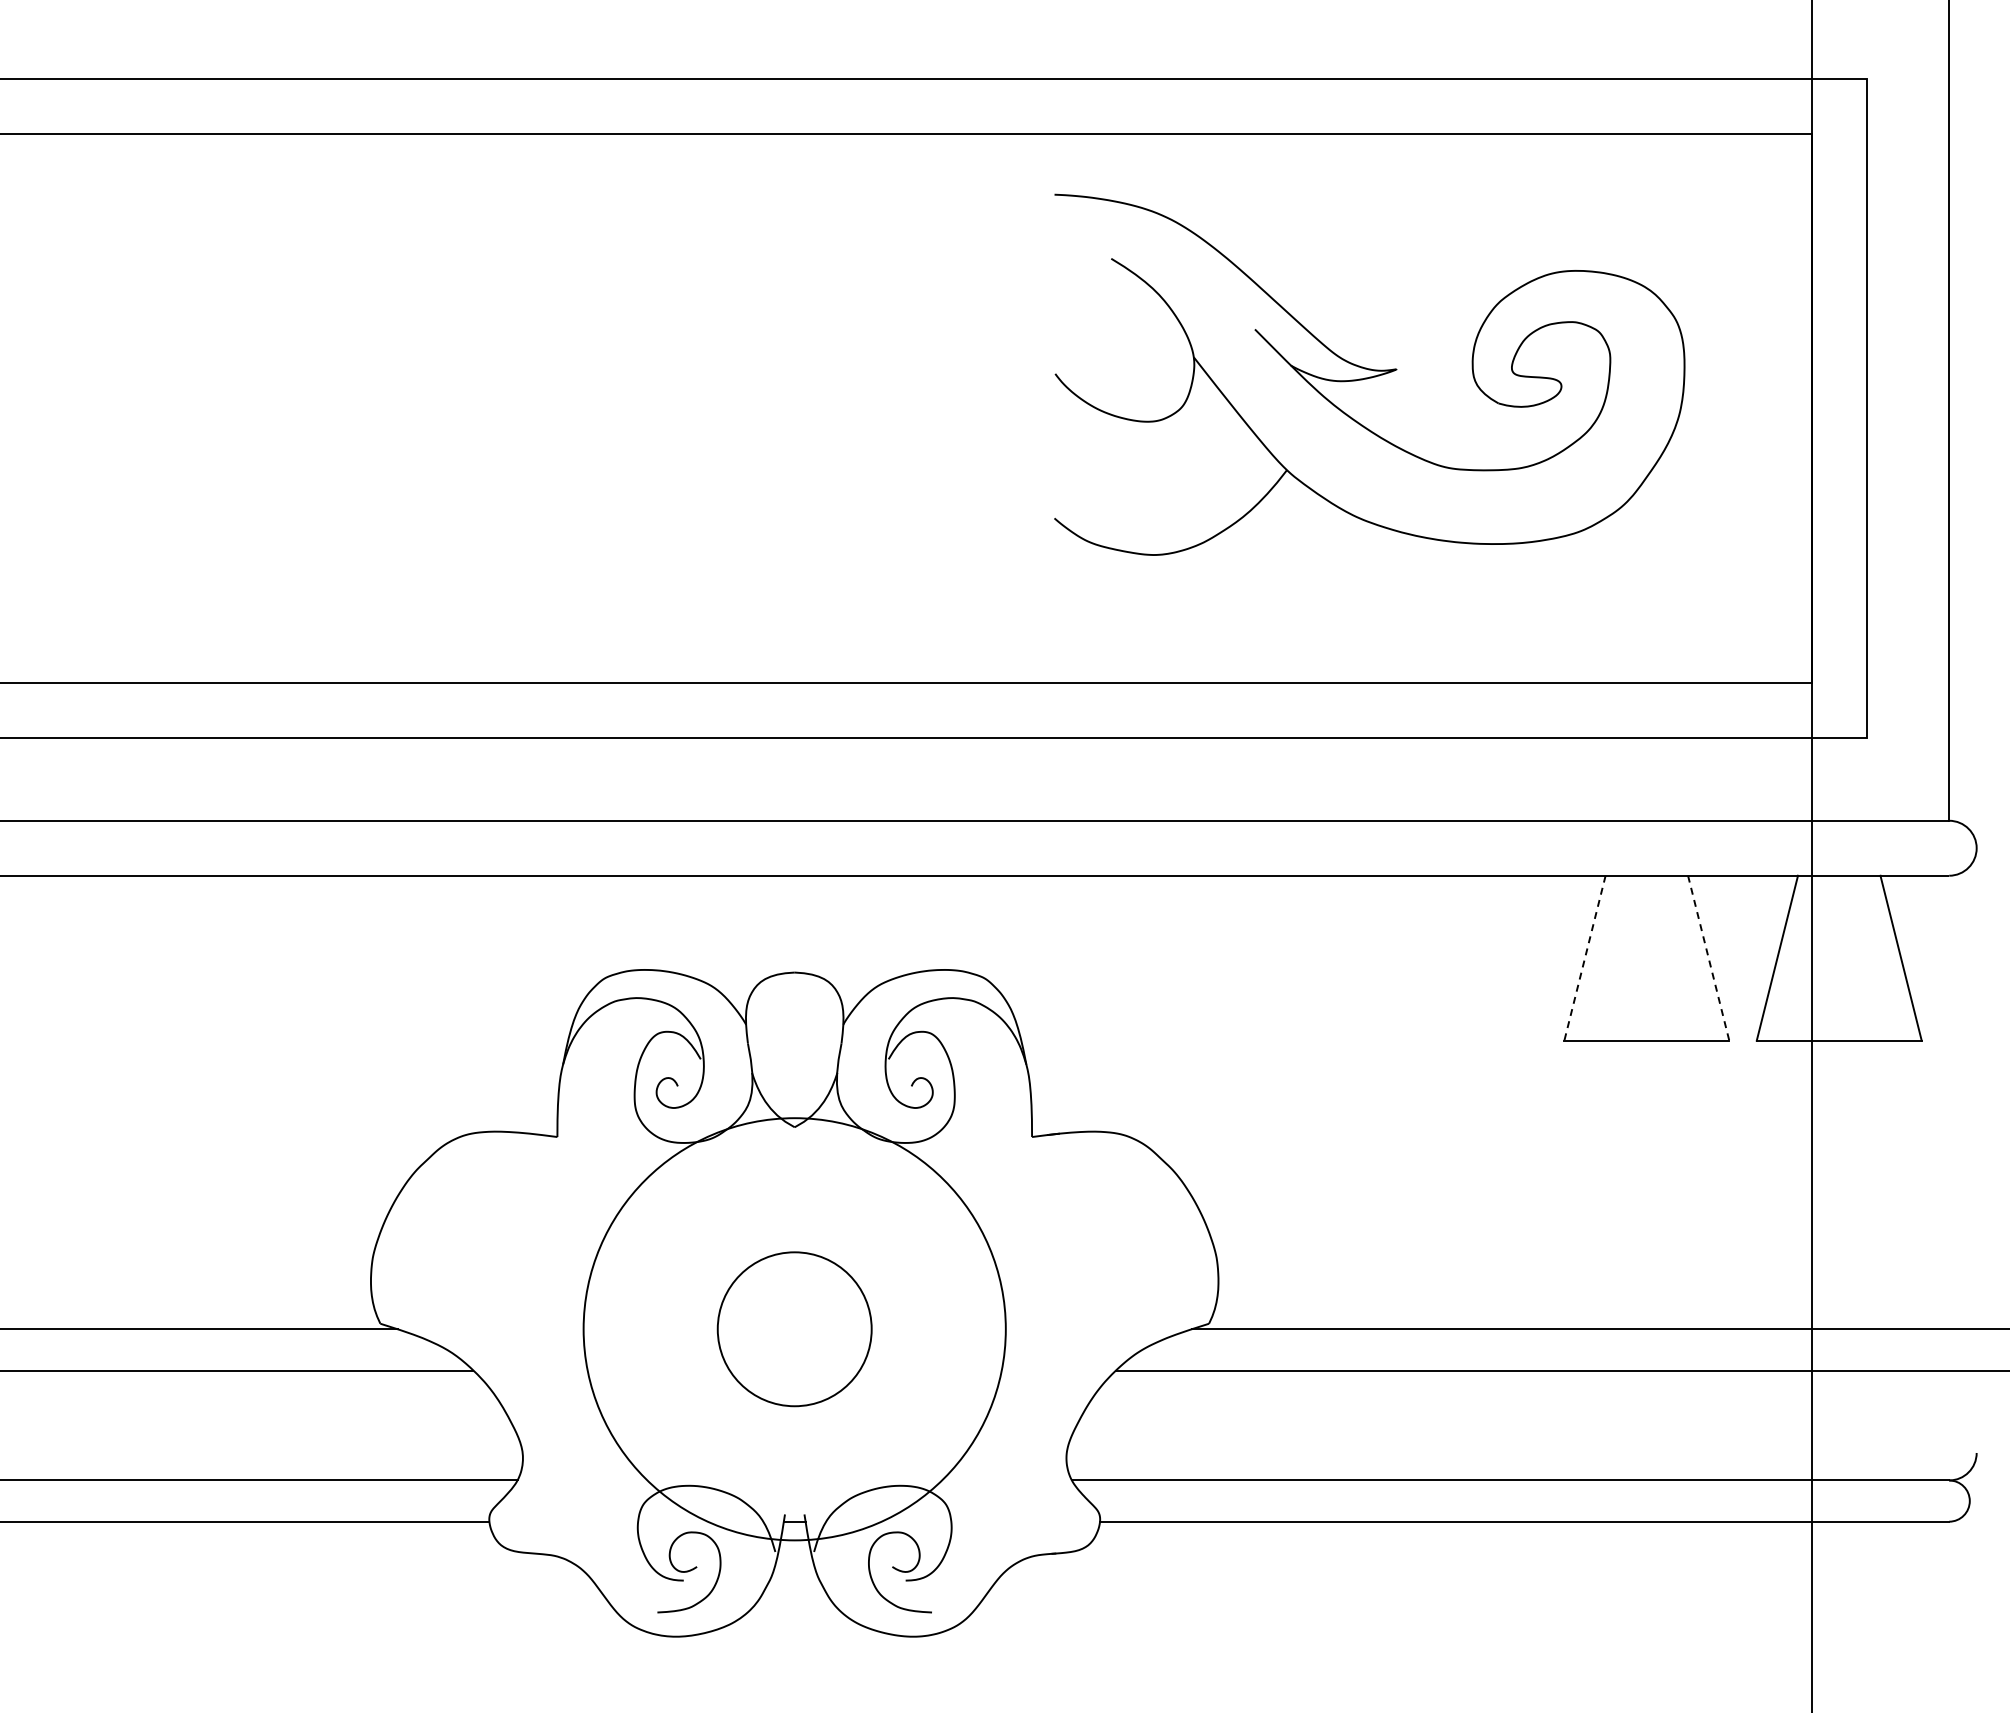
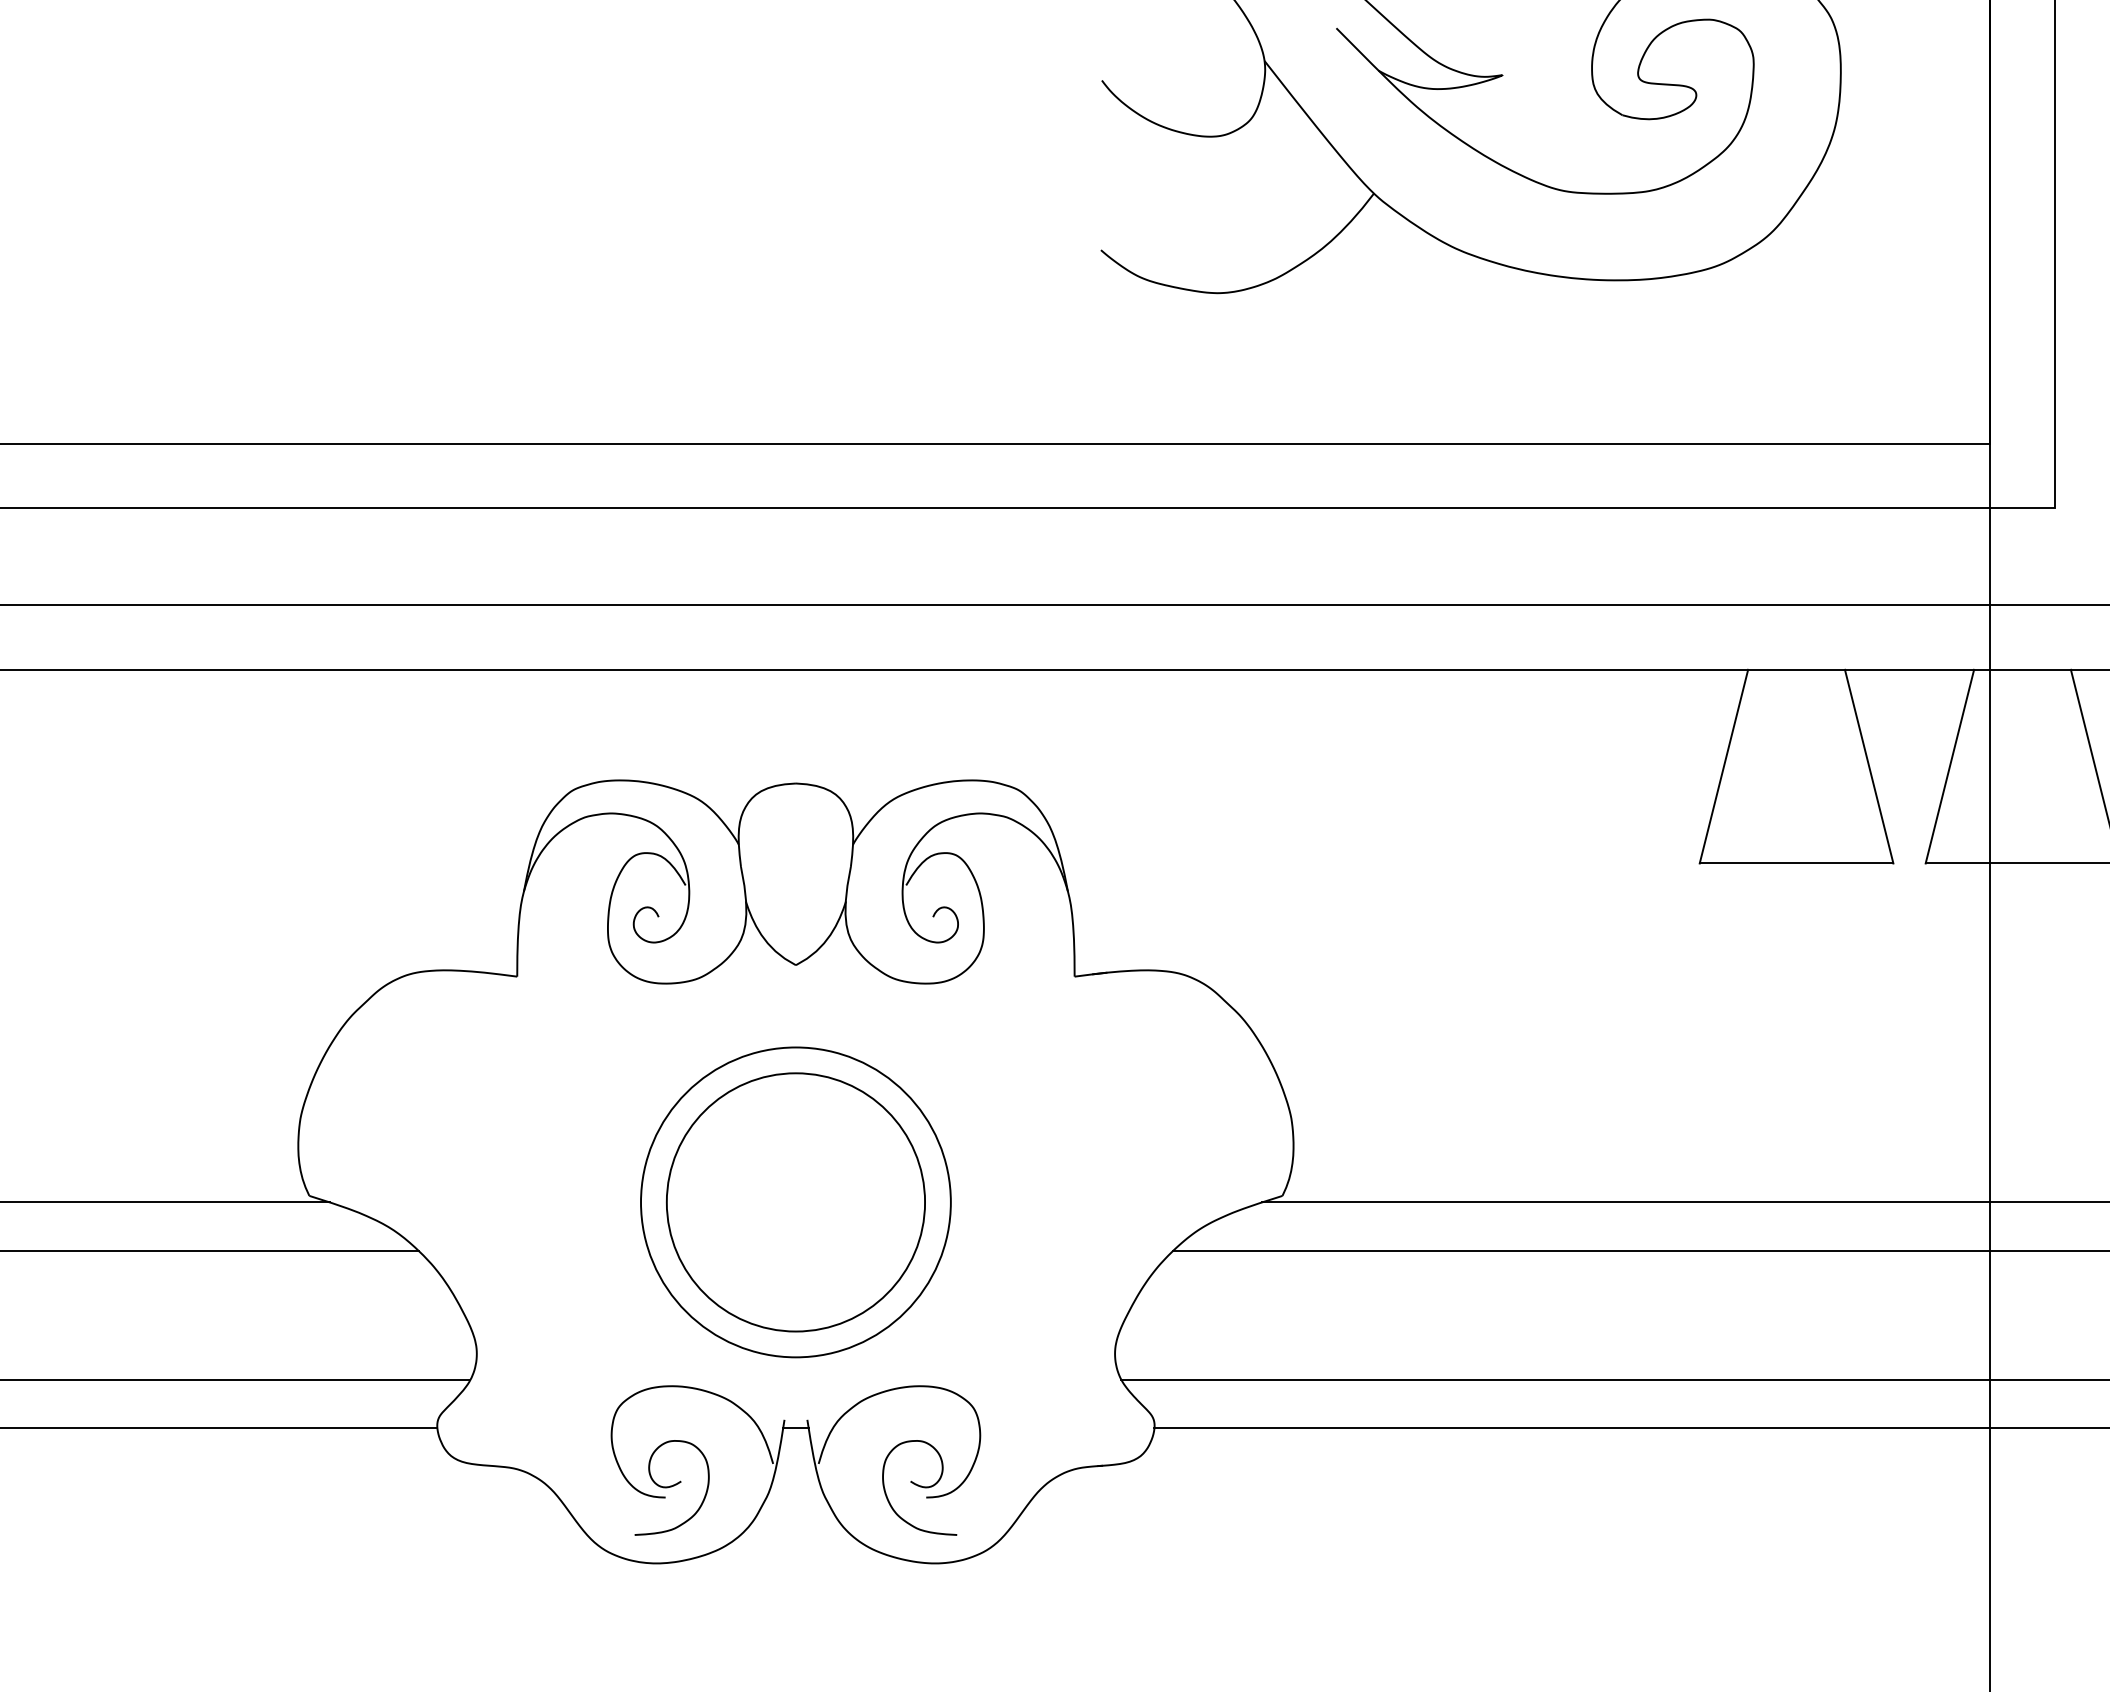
line: (1584, 958) -> (1723, 767), dashed -> solid
line: (1708, 958) -> (1868, 767), dashed -> solid
circle: (794, 1329) -> (795, 1202), size x0.62
circle: (794, 1329) -> (795, 1202), size x1.43

